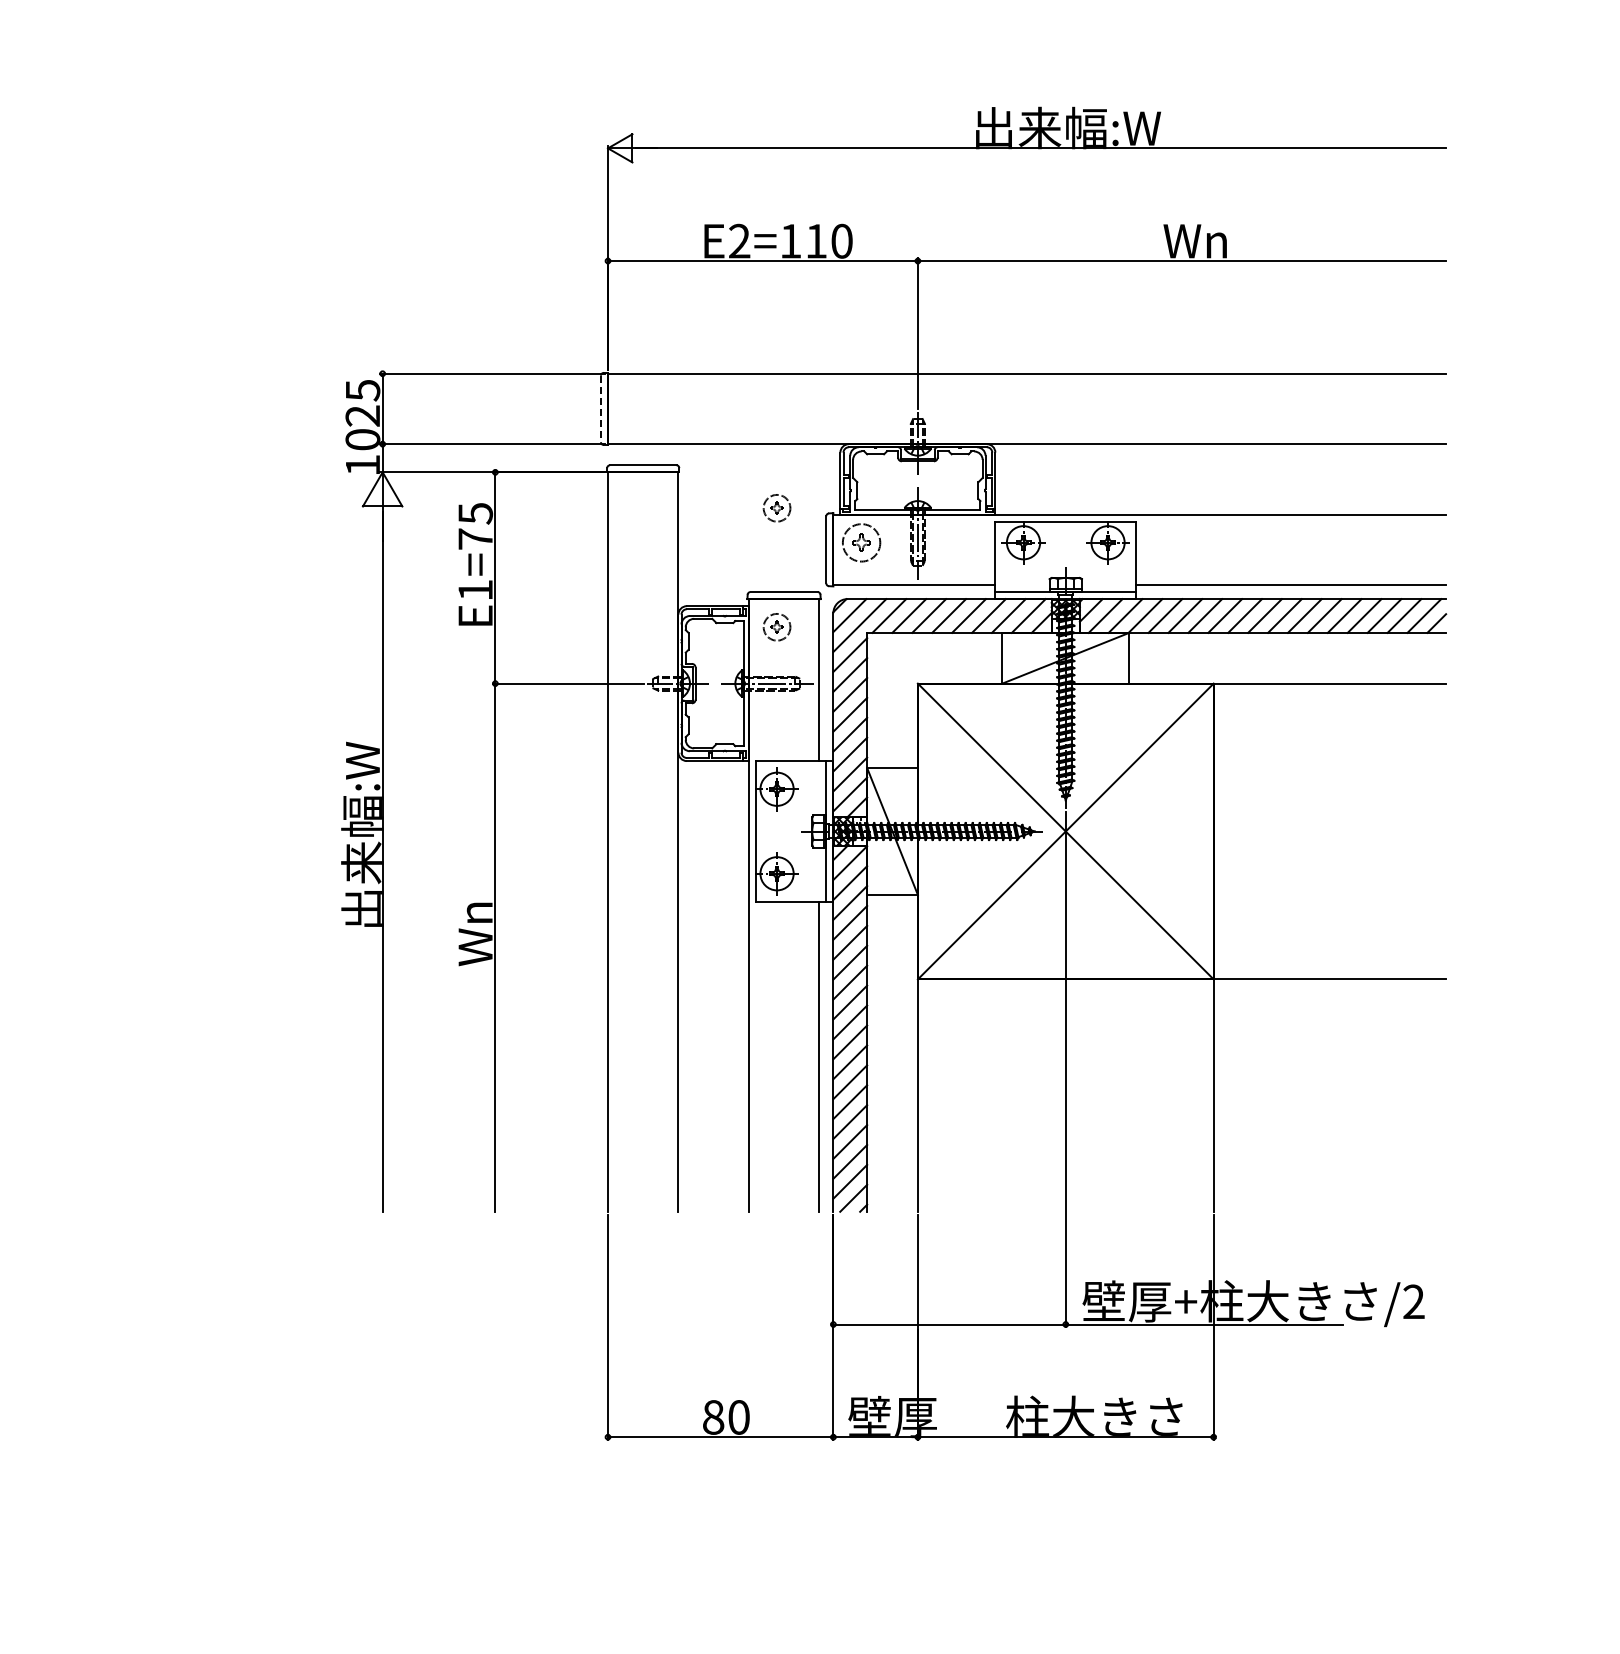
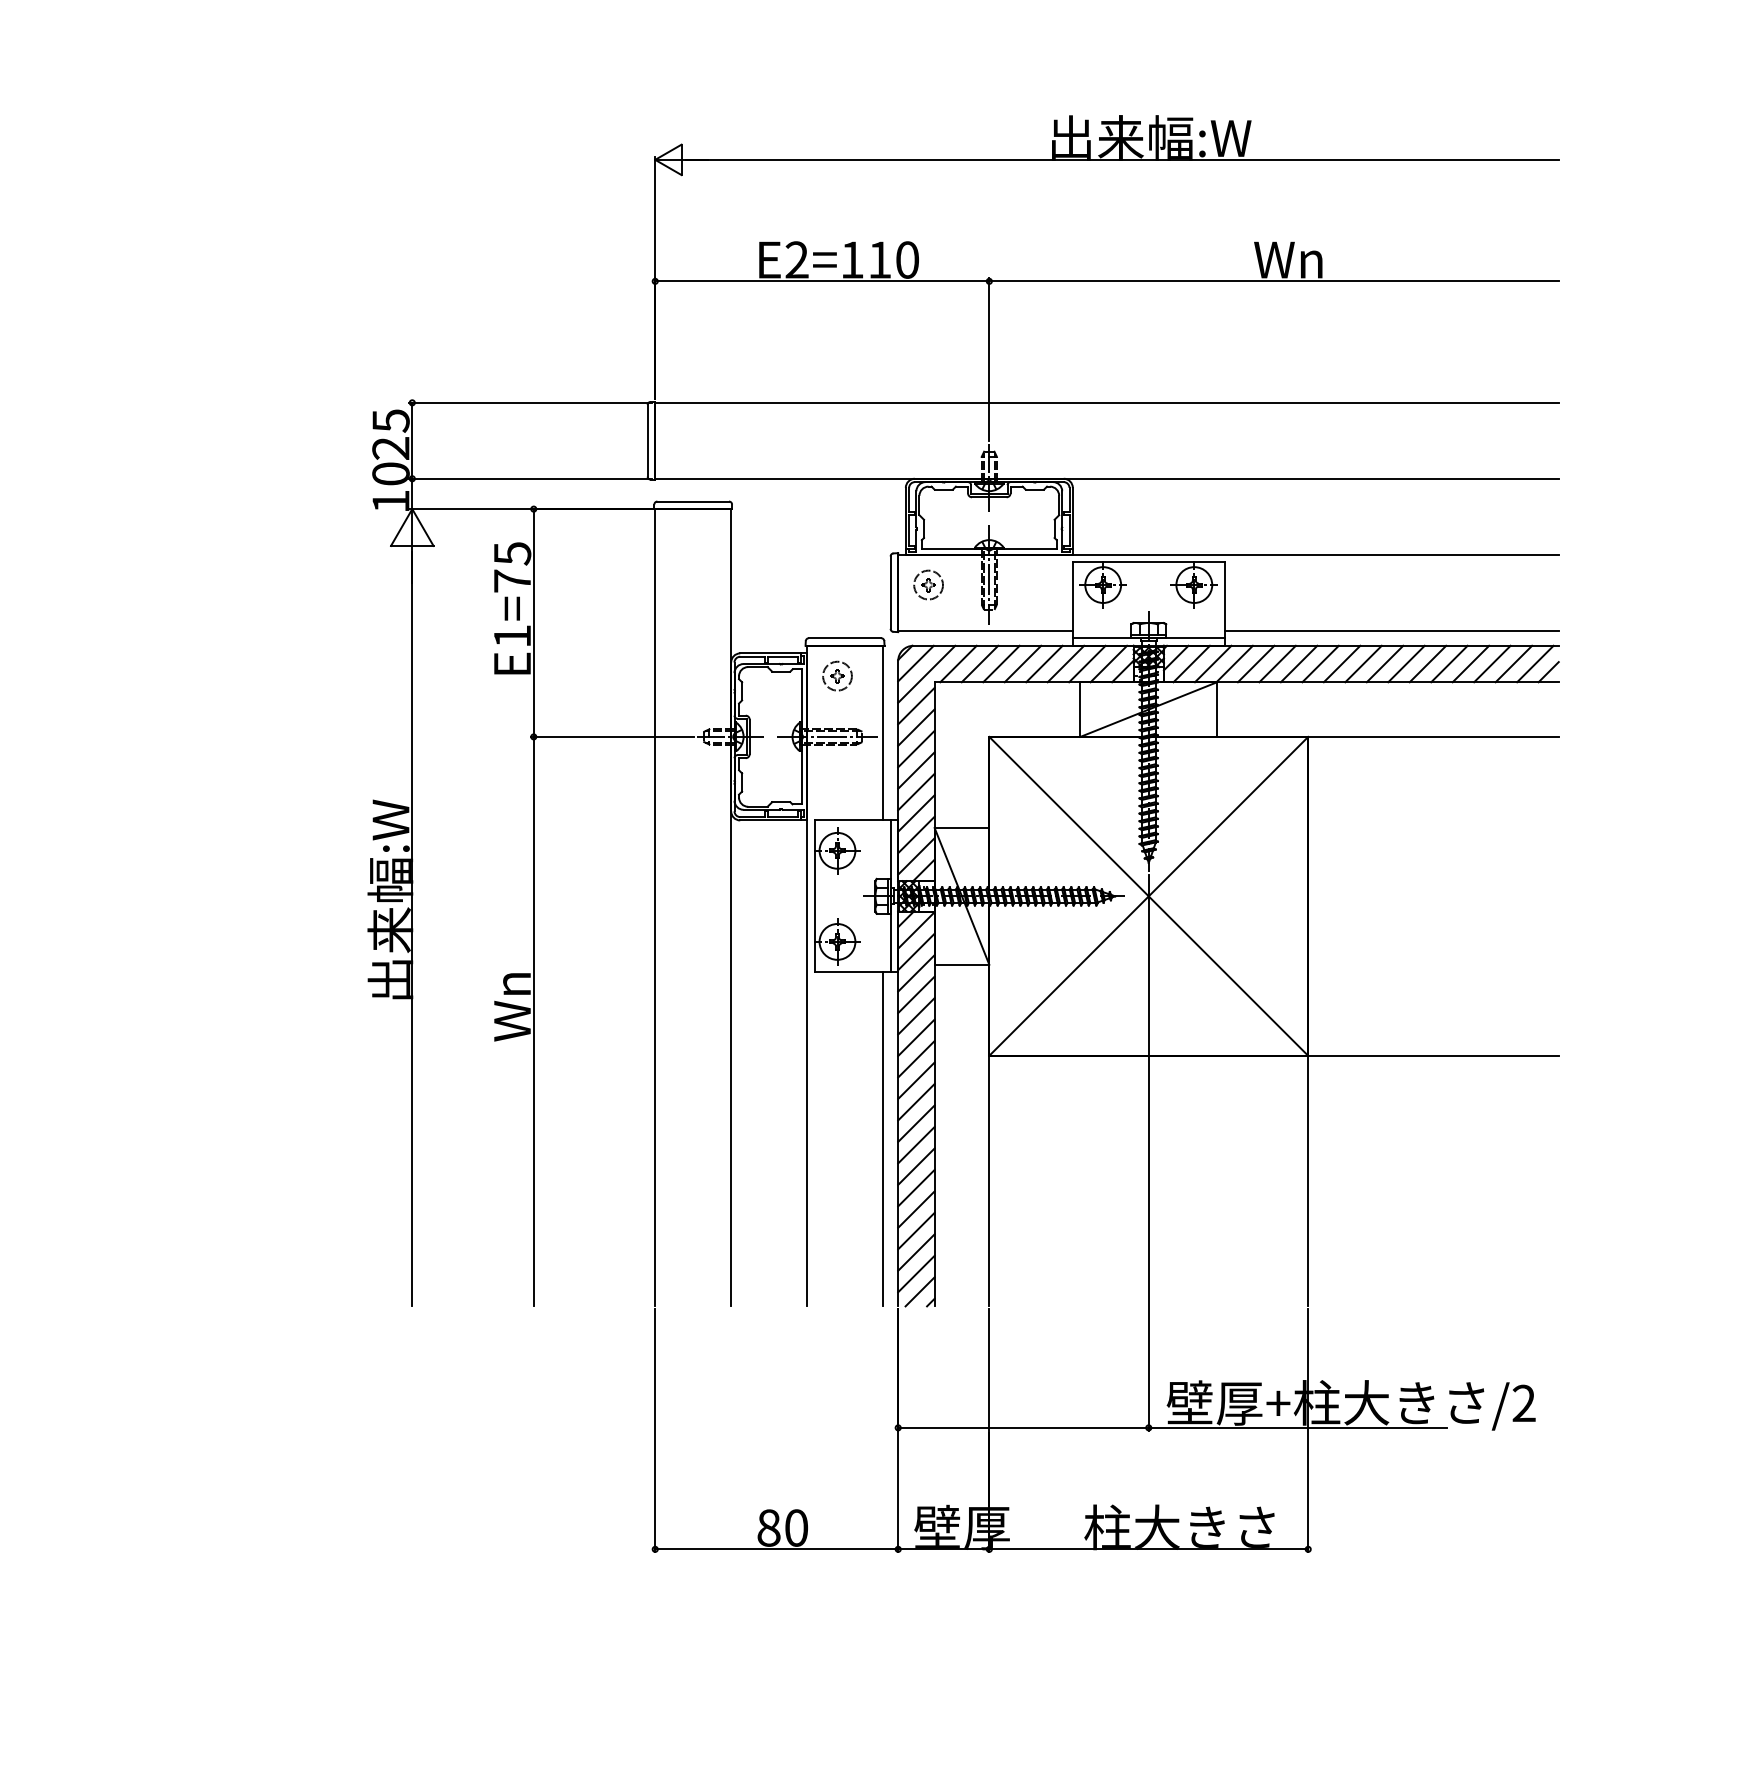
line: (601, 409) -> (648, 441), dashed -> solid
part: (776, 508) -> (836, 548), removed
part: (861, 542) -> (928, 584), size x0.71

